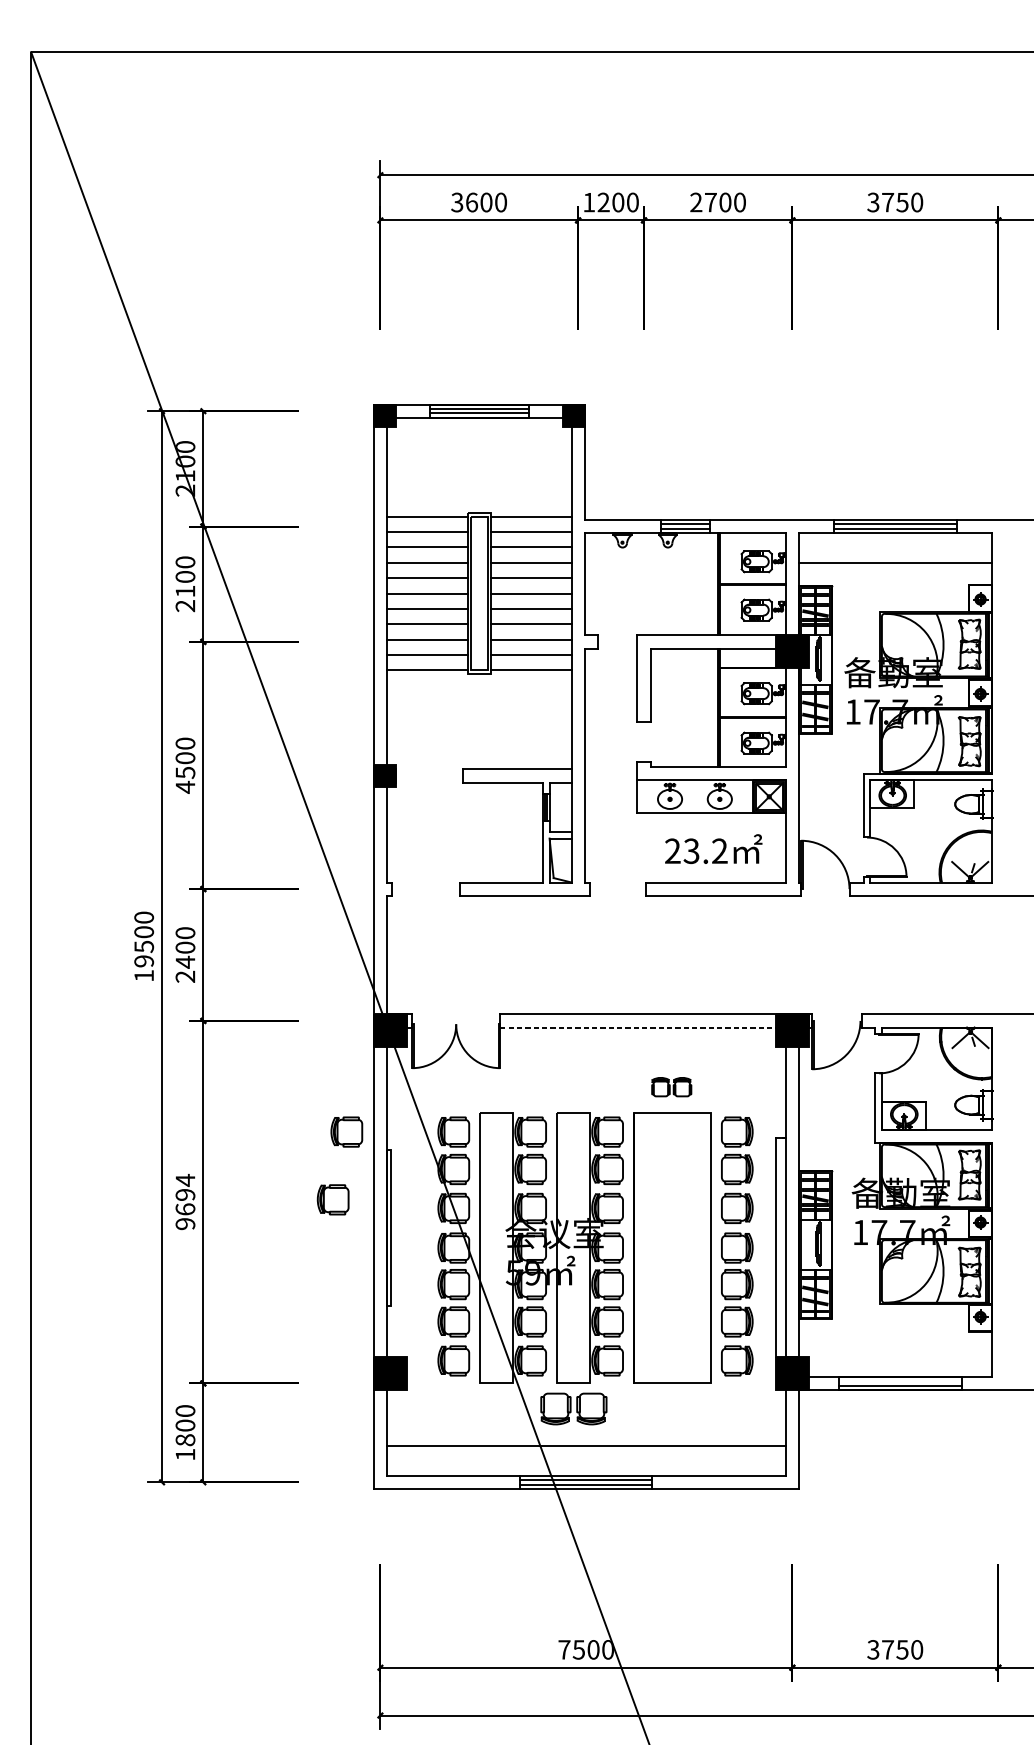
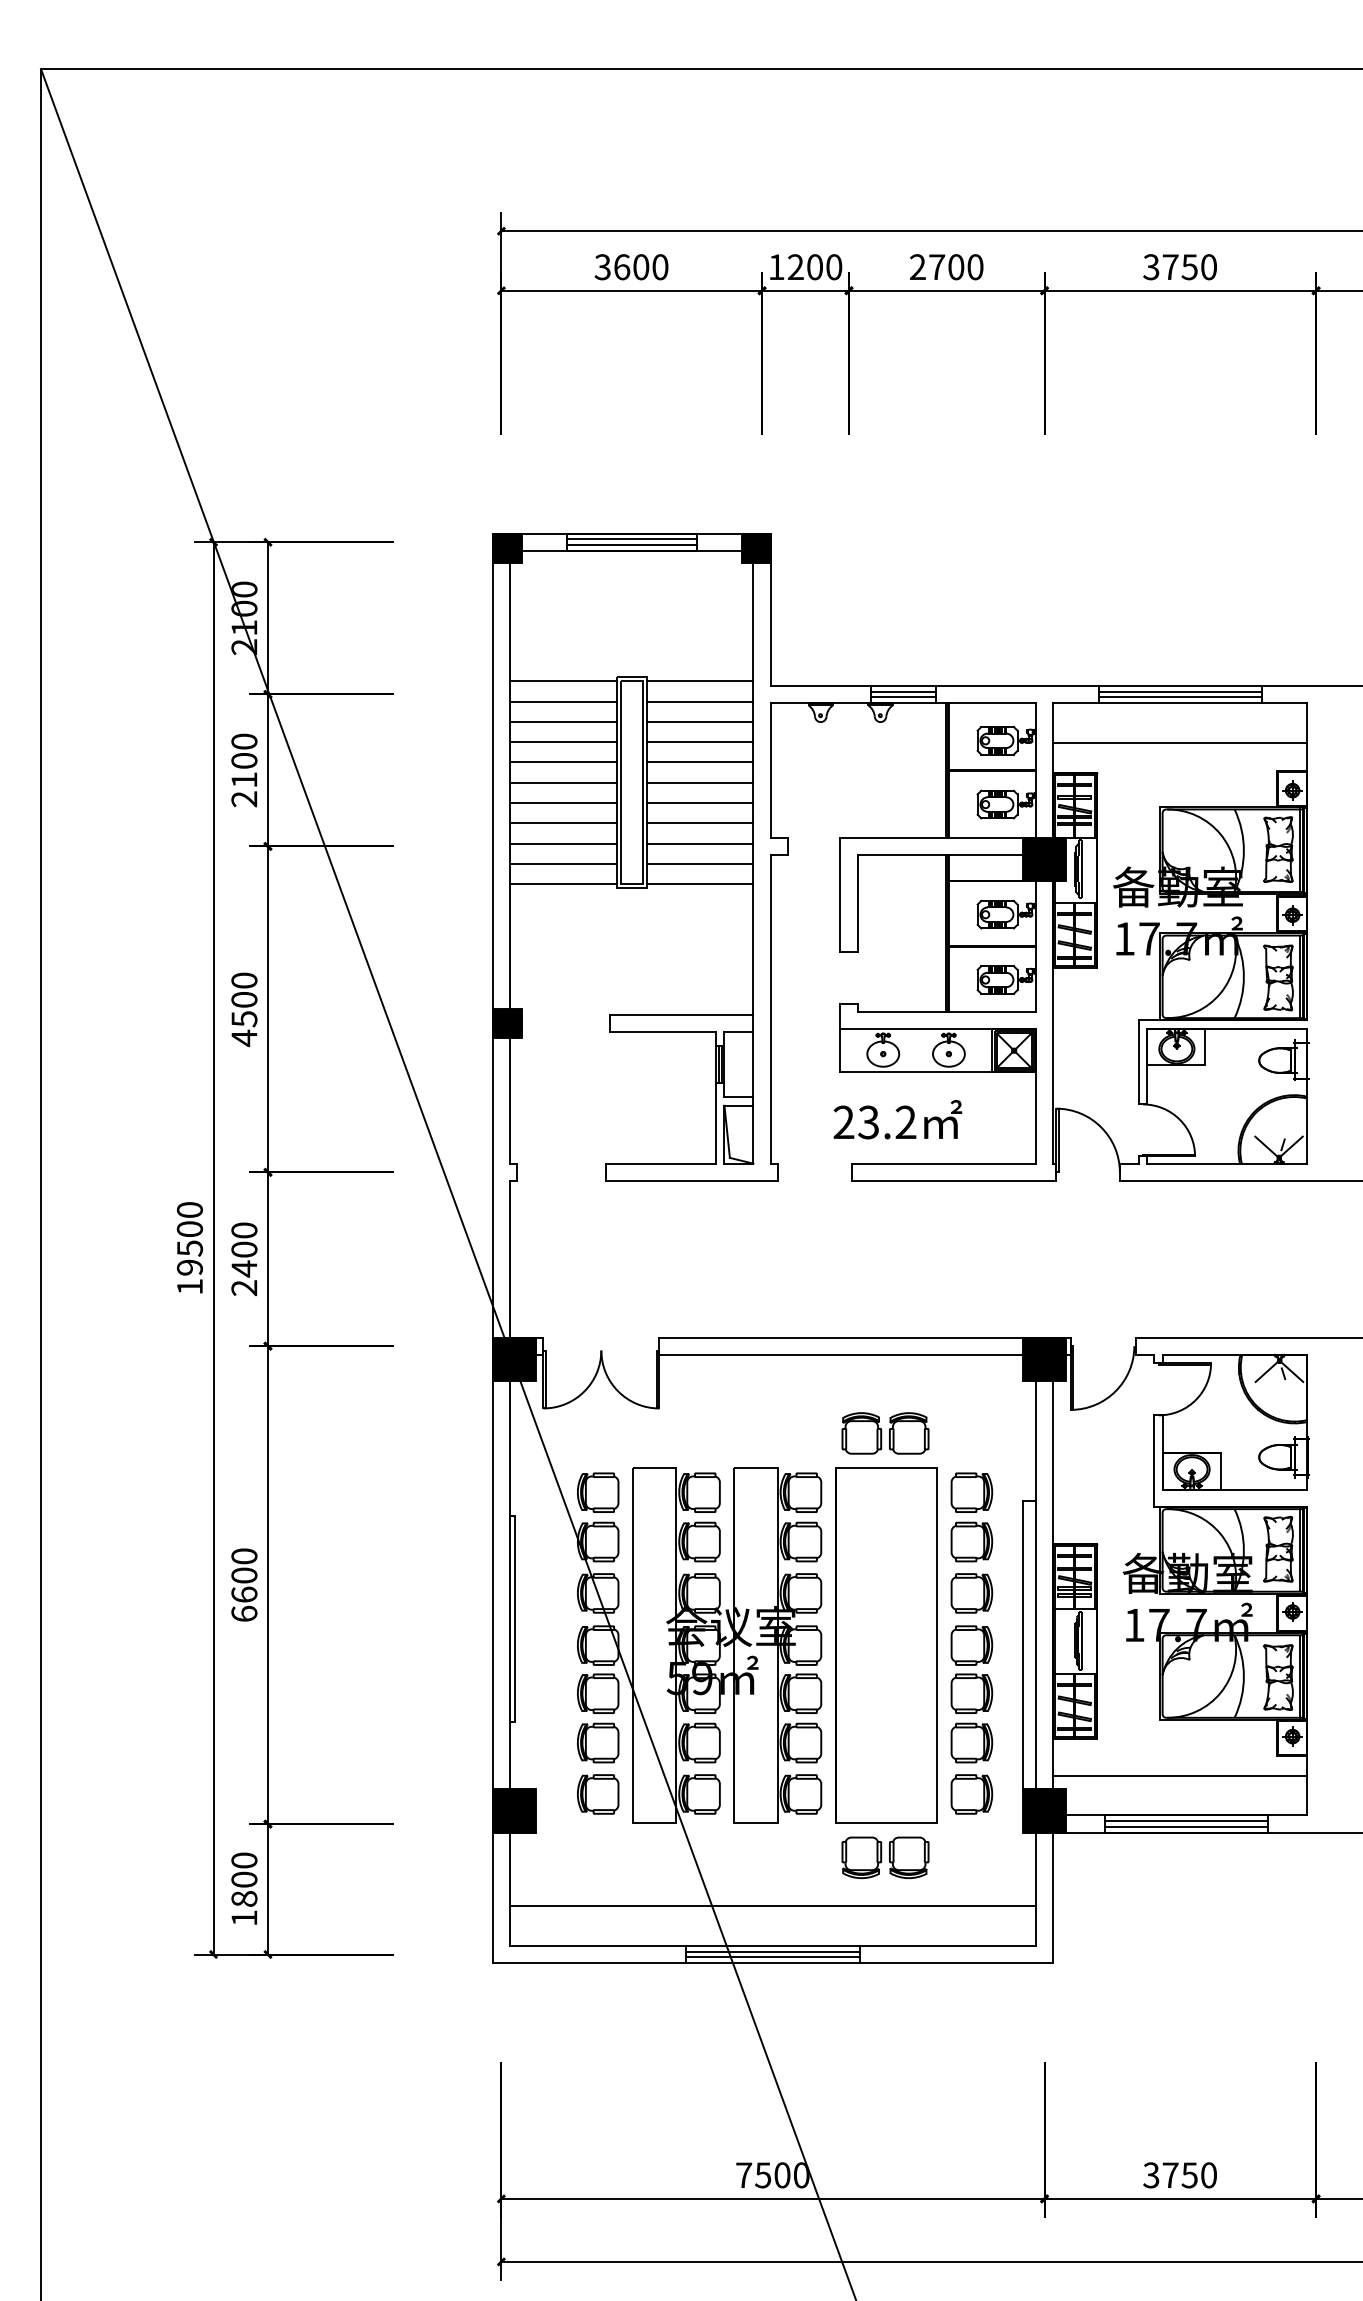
text: (713, 848) -> (897, 1119), moved
line: (638, 1027) -> (841, 1354), dashed -> solid
part: (671, 1087) -> (885, 1433), size x1.67
part: (347, 1131) -> (457, 1492), removed
part: (333, 1199) -> (439, 1581), removed
text: (185, 1201) -> (244, 1584), 9694 -> 6600
line: (895, 1346) -> (1180, 1775), added
line: (900, 1381) -> (1186, 1821), added
part: (573, 1408) -> (885, 1857), moved

